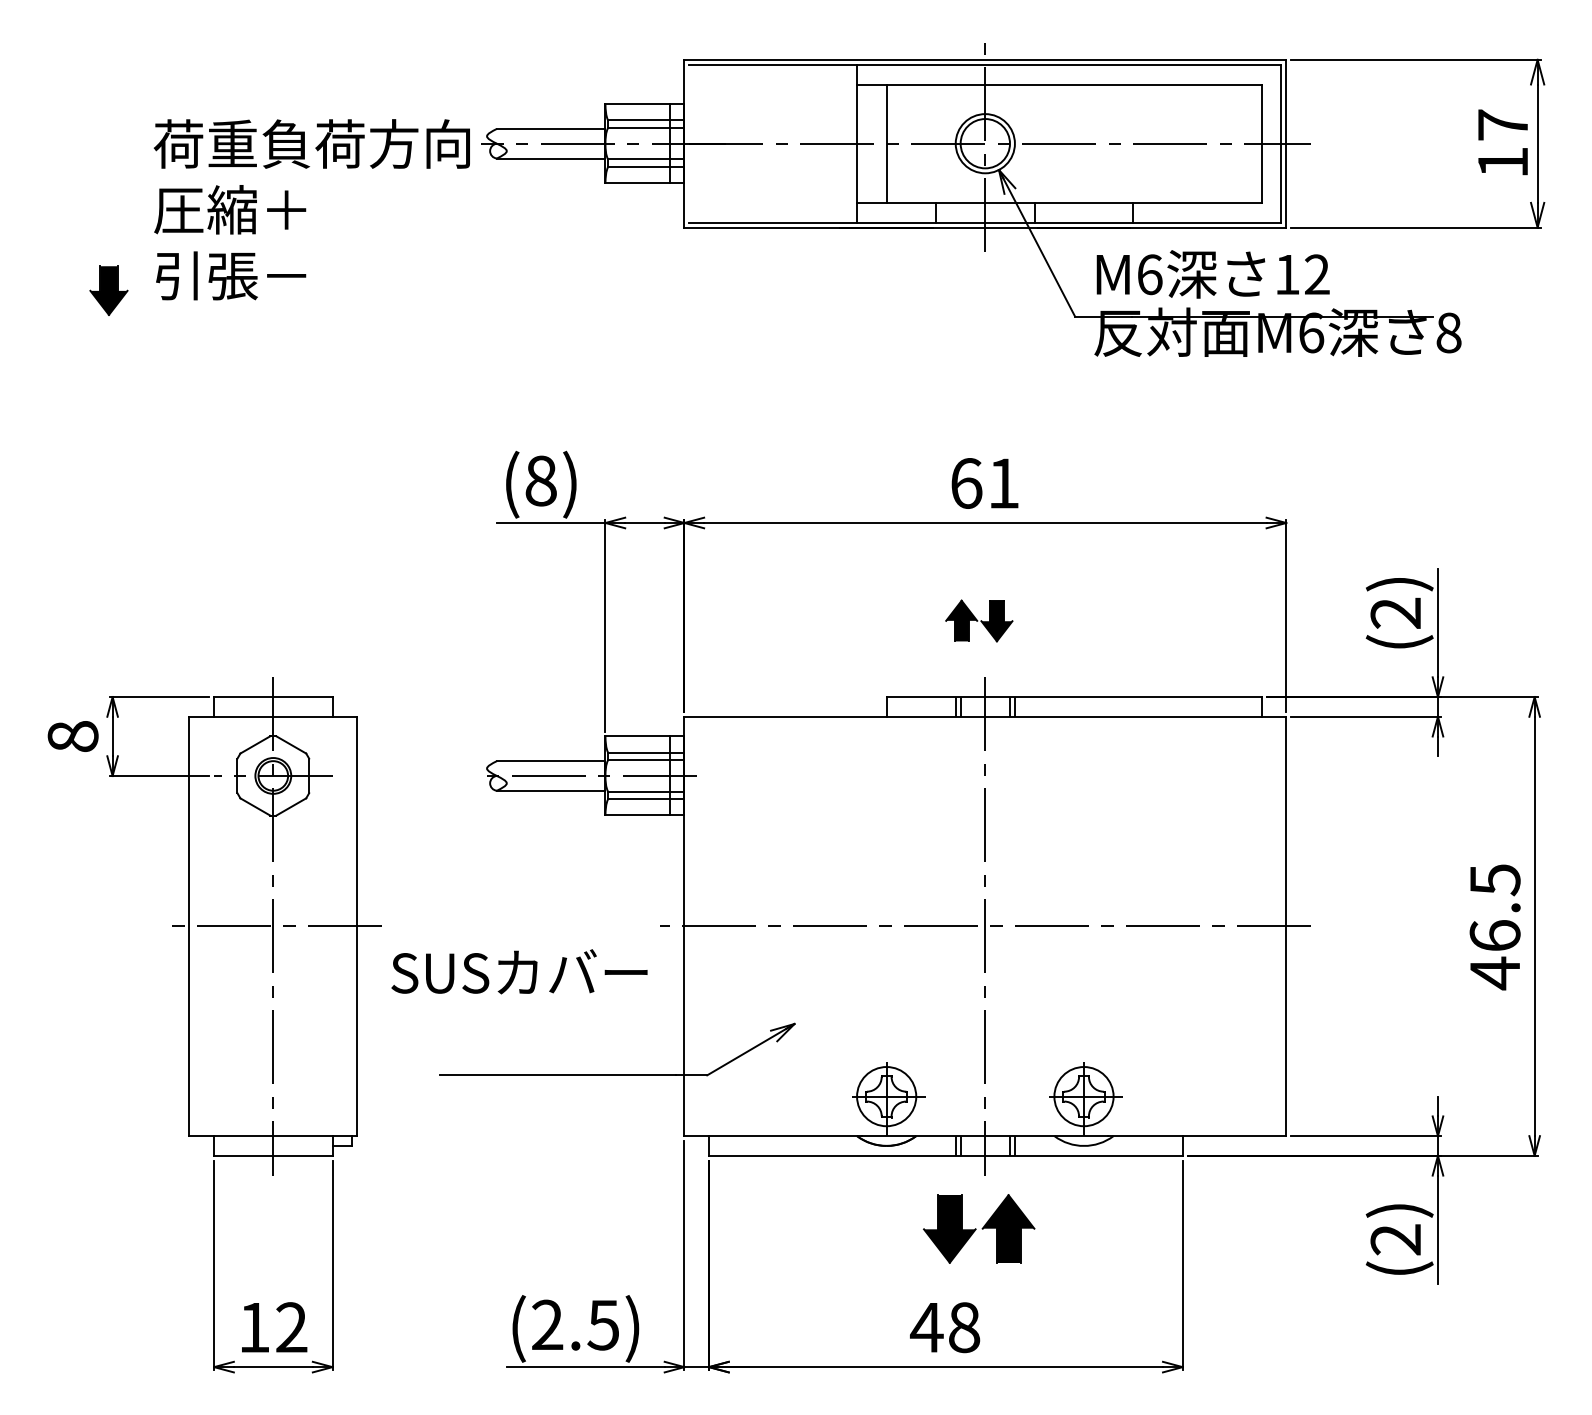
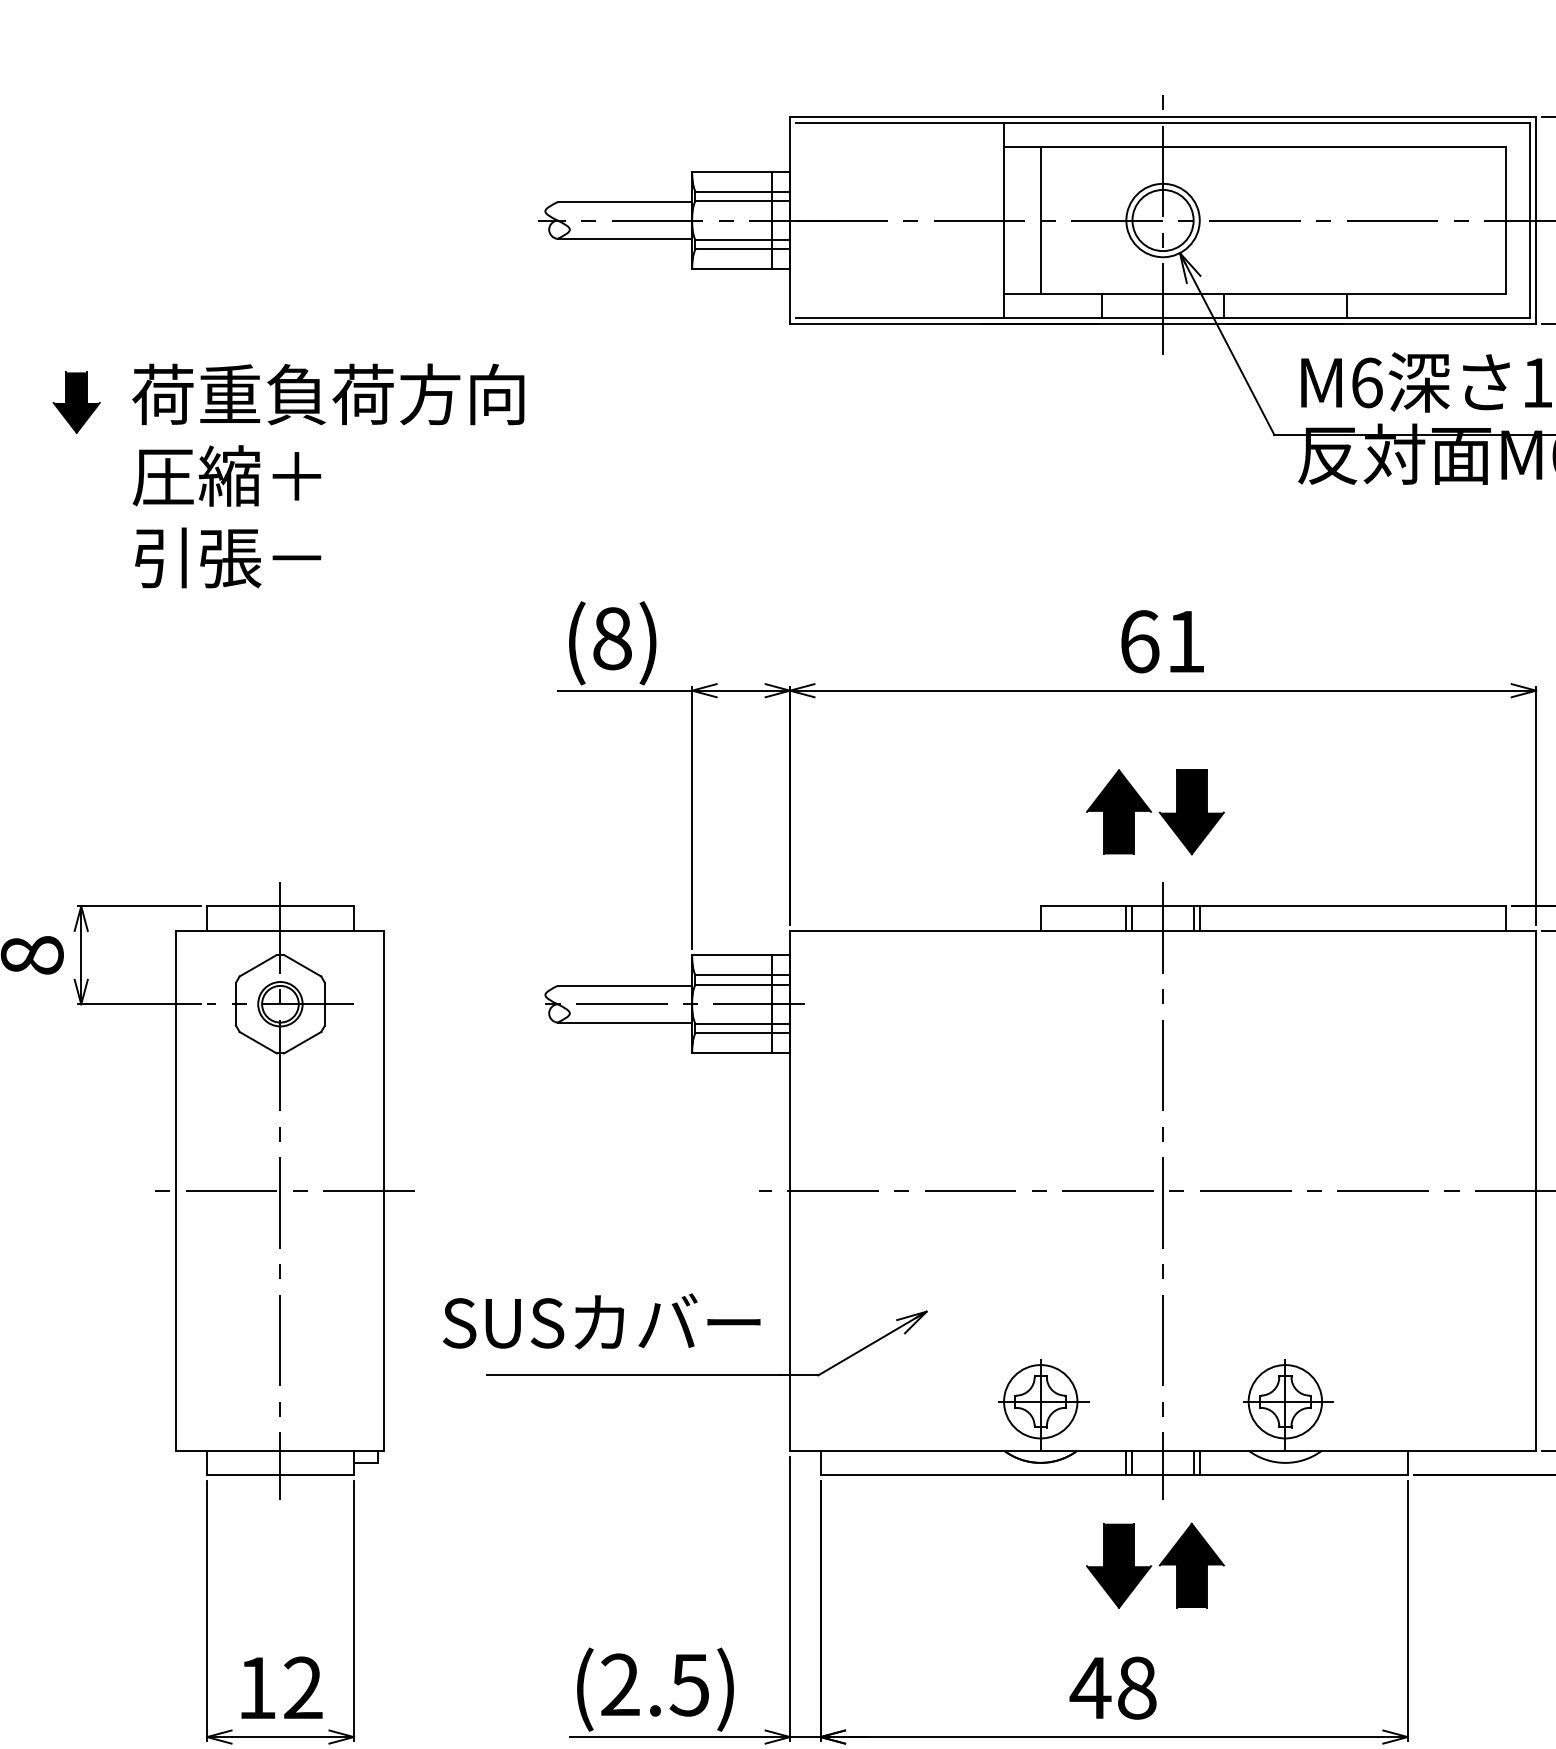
text: (311, 209) -> (327, 475), moved
part: (979, 620) -> (1155, 811), size x1.67
text: (519, 971) -> (601, 1321), moved

